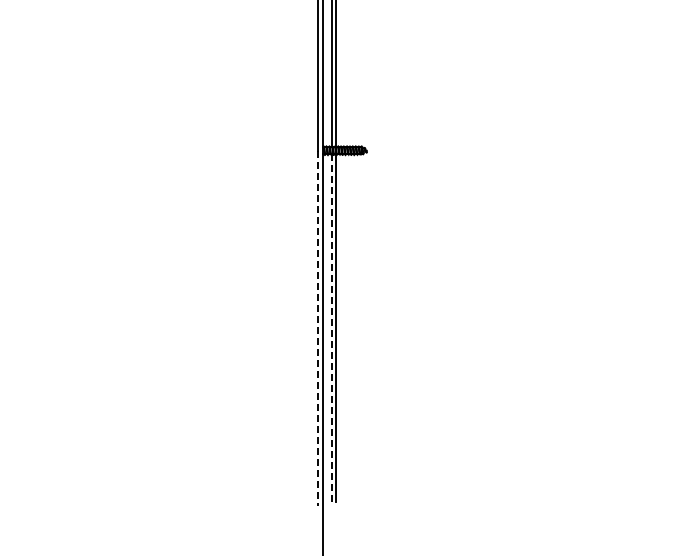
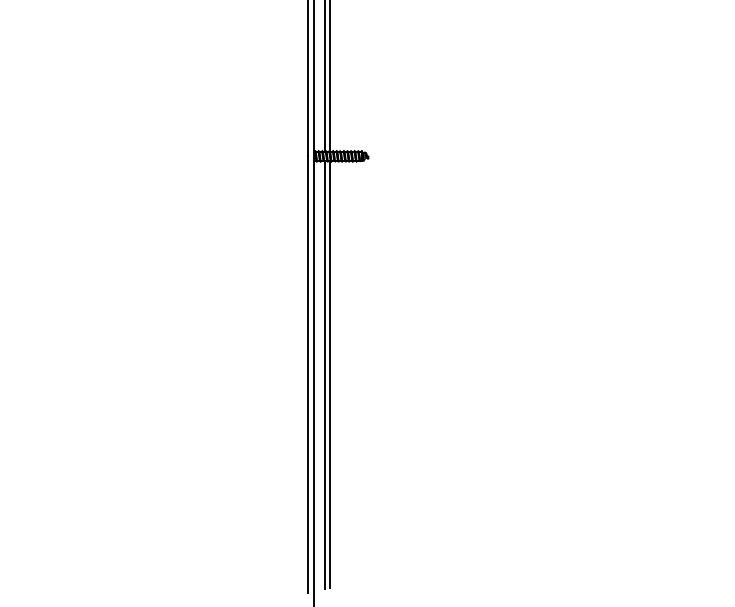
line: (317, 328) -> (307, 374), dashed -> solid
line: (331, 328) -> (324, 374), dashed -> solid

